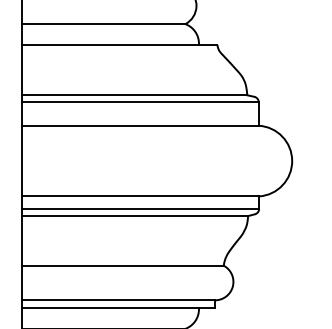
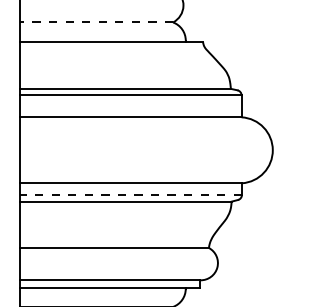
line: (103, 24) -> (96, 22), solid -> dashed
line: (140, 208) -> (131, 194), solid -> dashed

